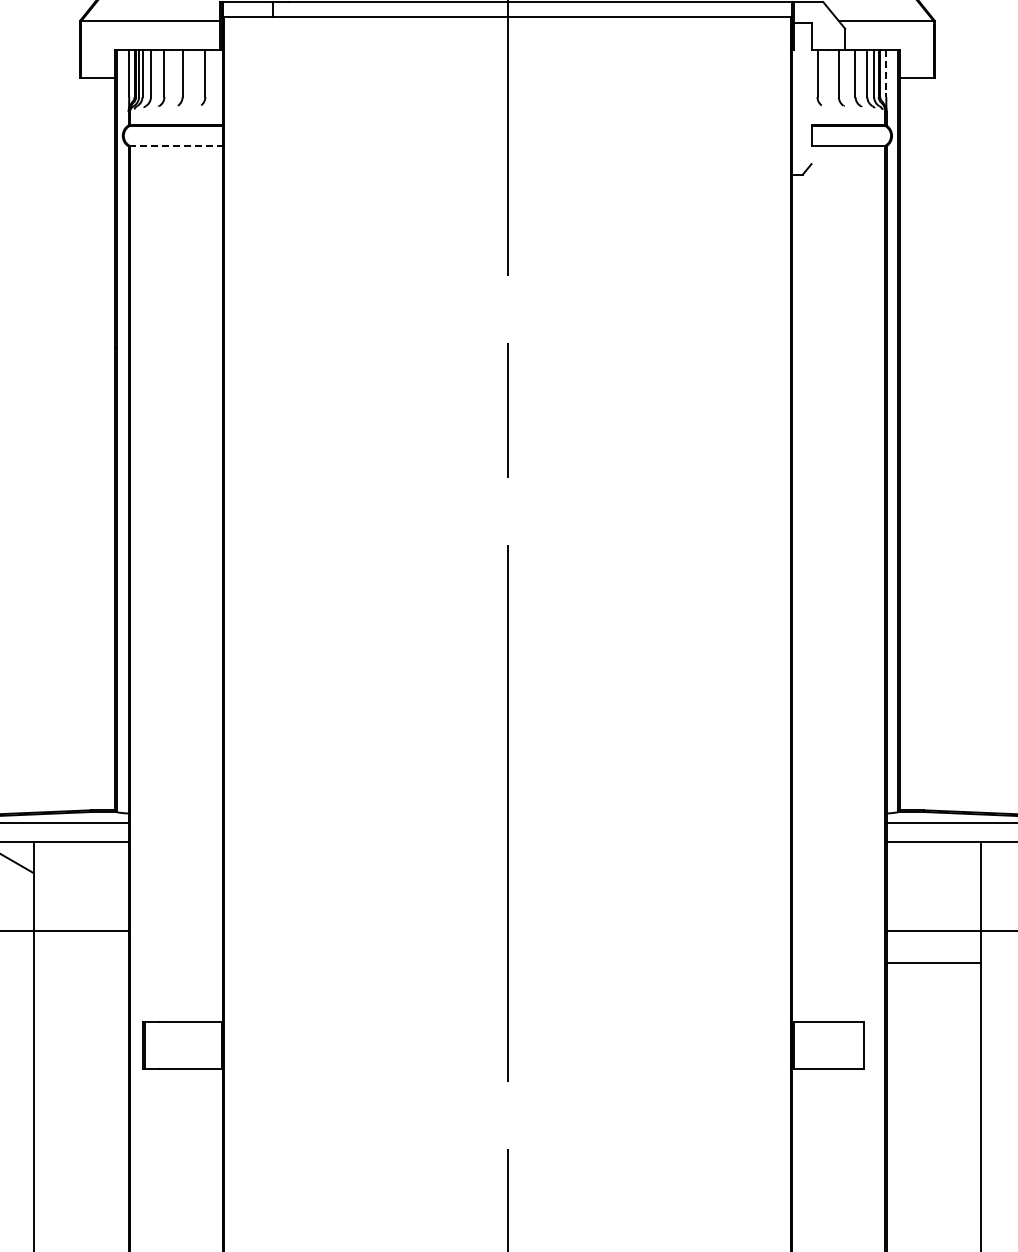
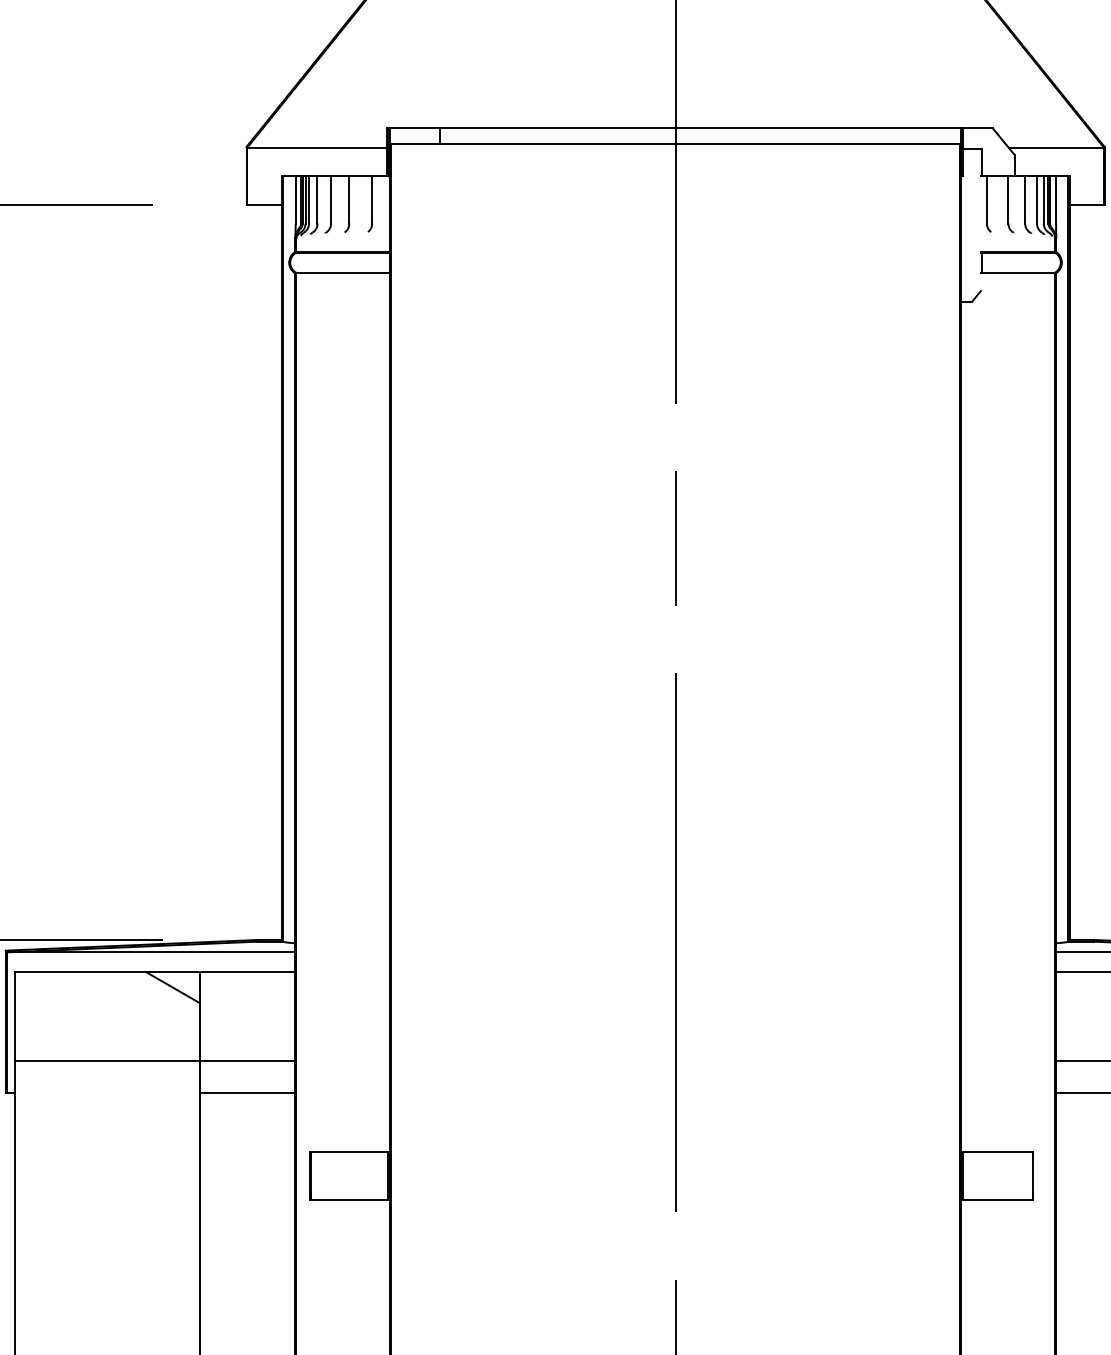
line: (886, 73) -> (1056, 199), dashed -> solid
line: (176, 145) -> (343, 272), dashed -> solid
line: (81, 963) -> (247, 1093), added

